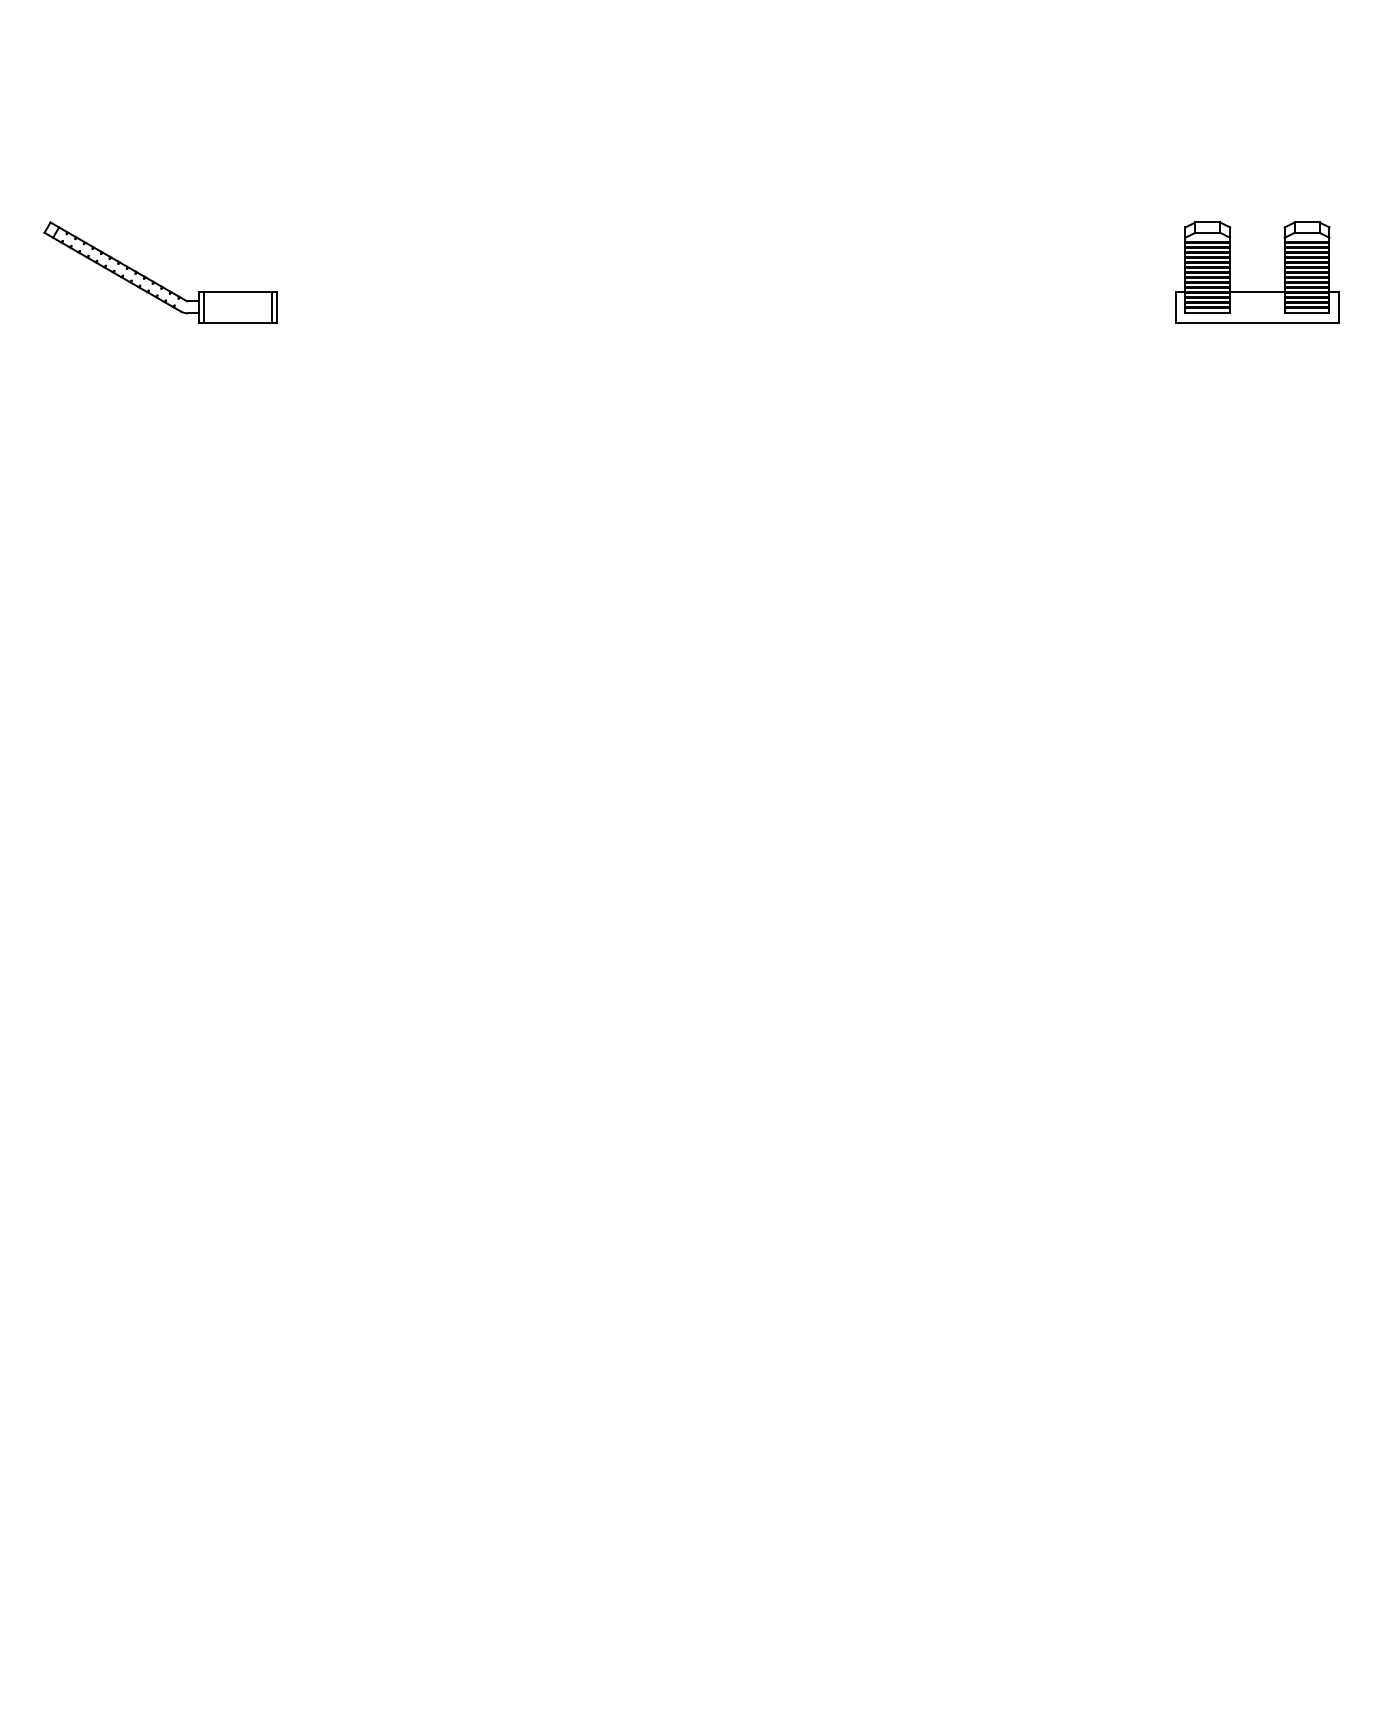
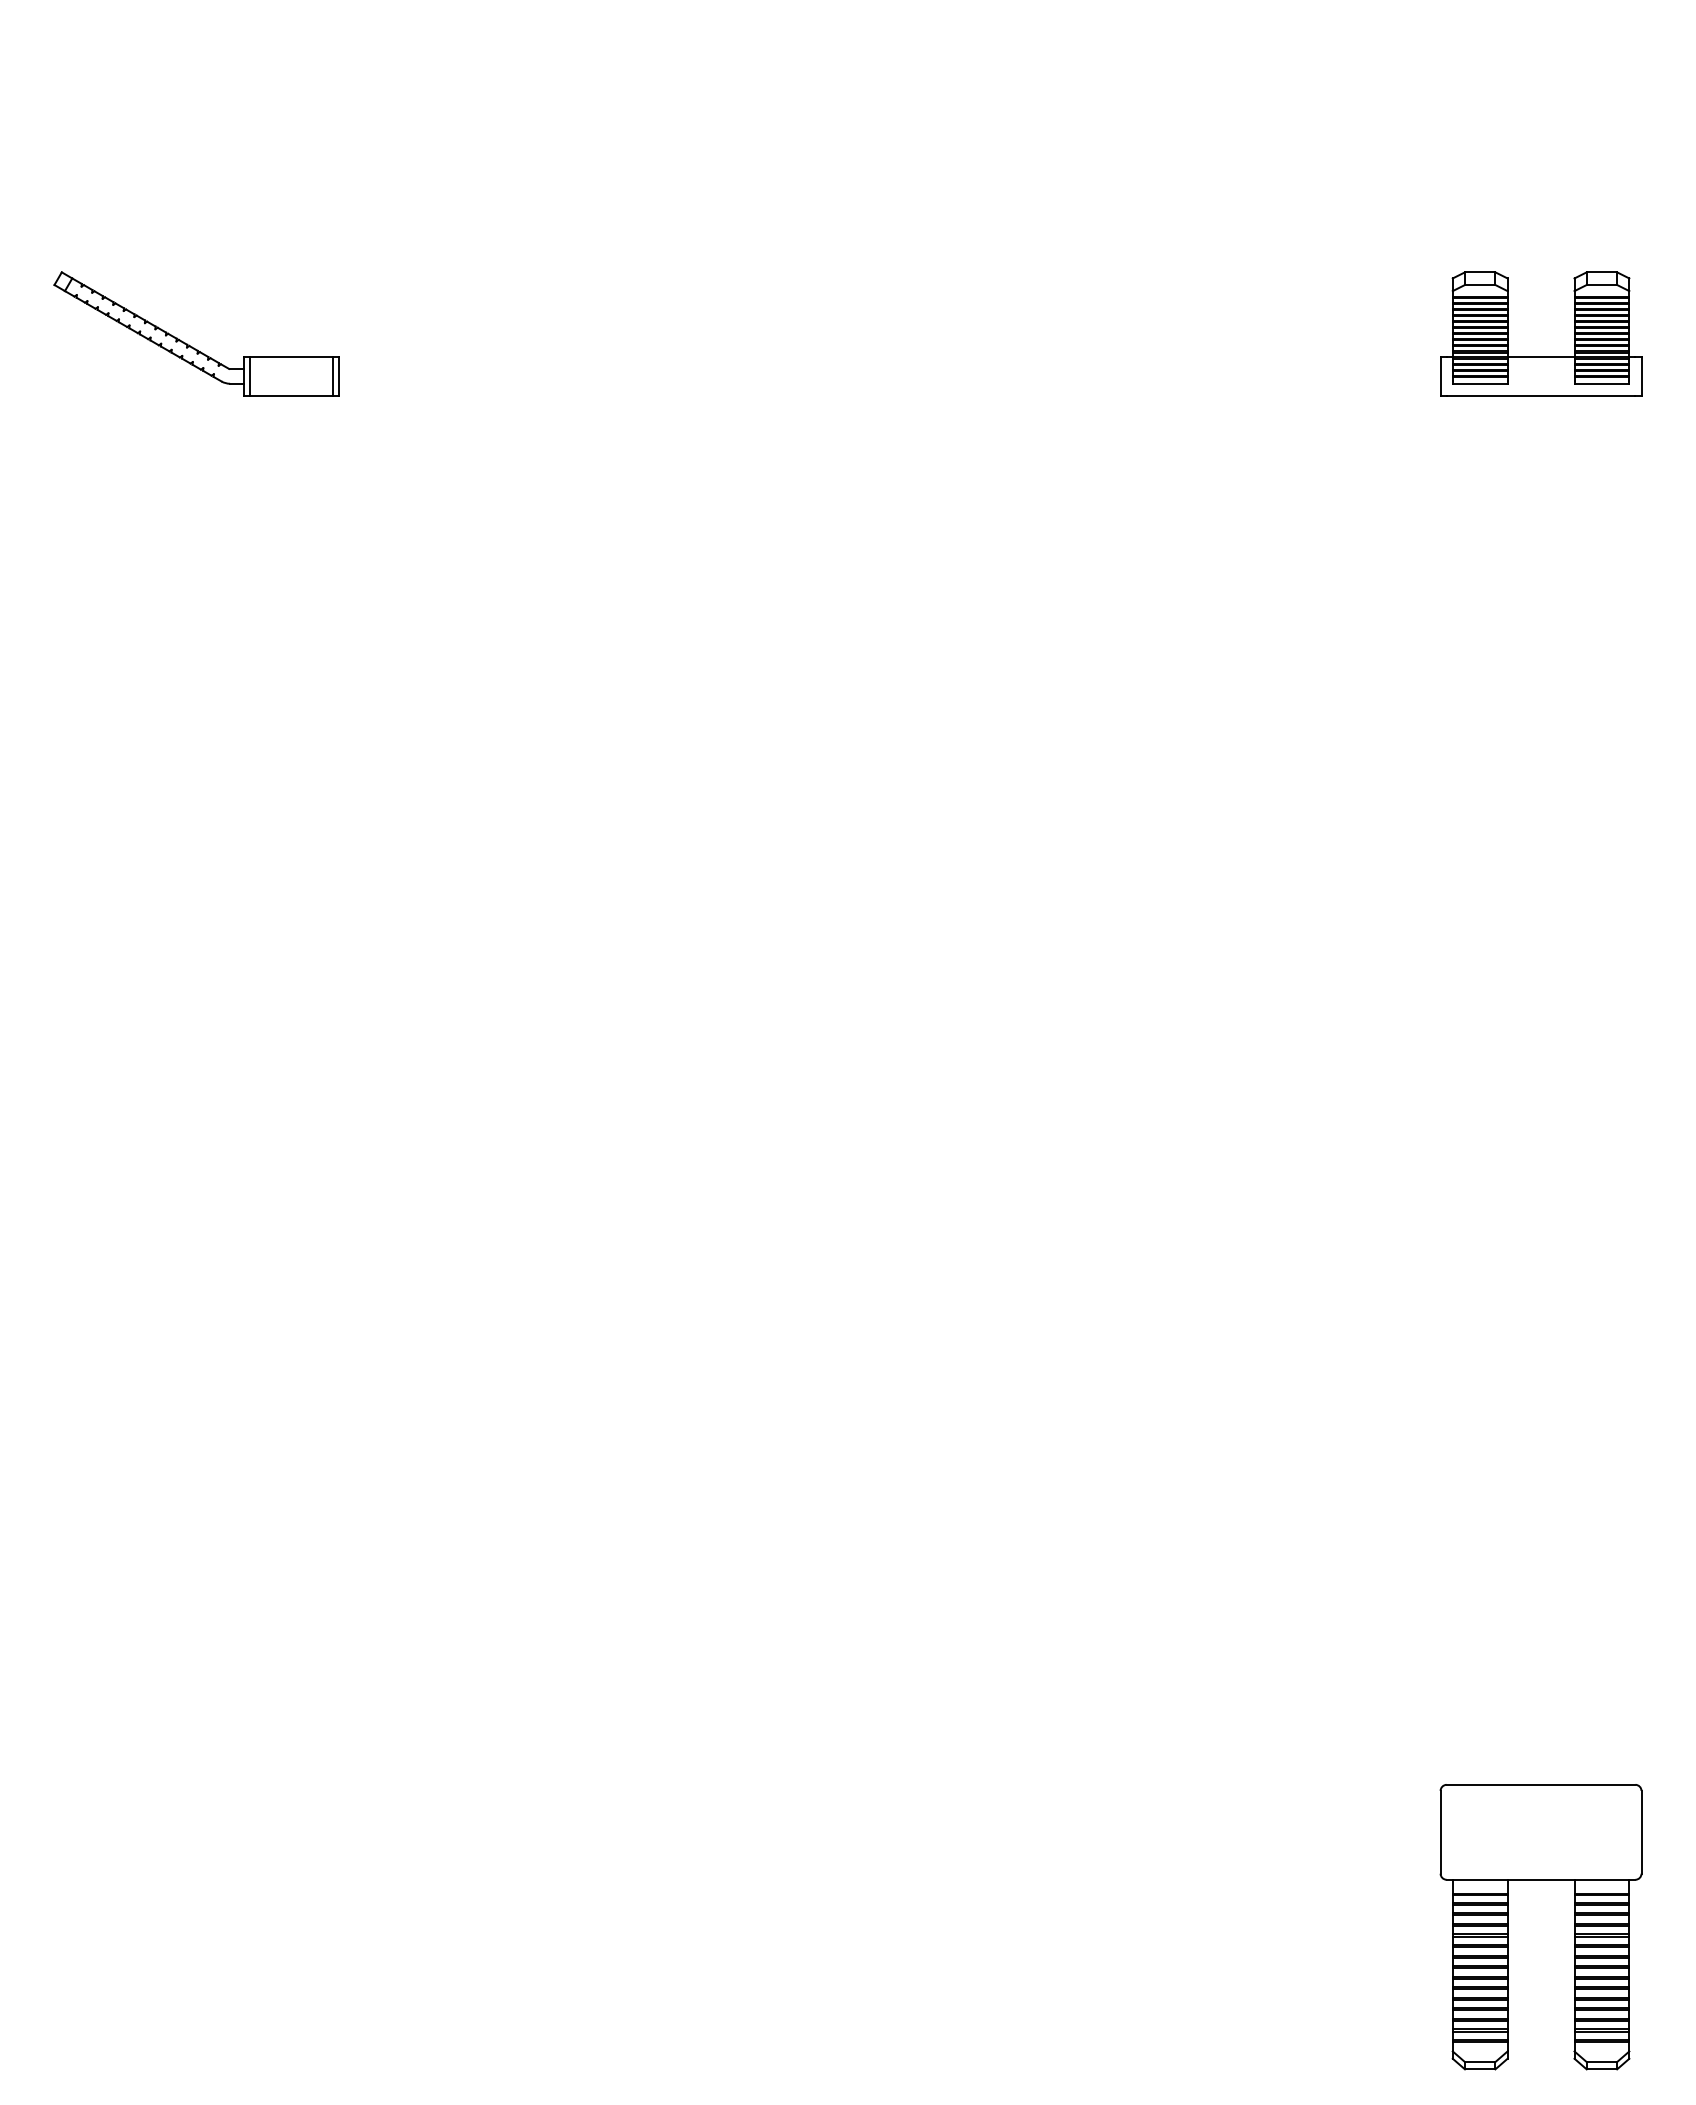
part: (1230, 1572) -> (1508, 1927), added

